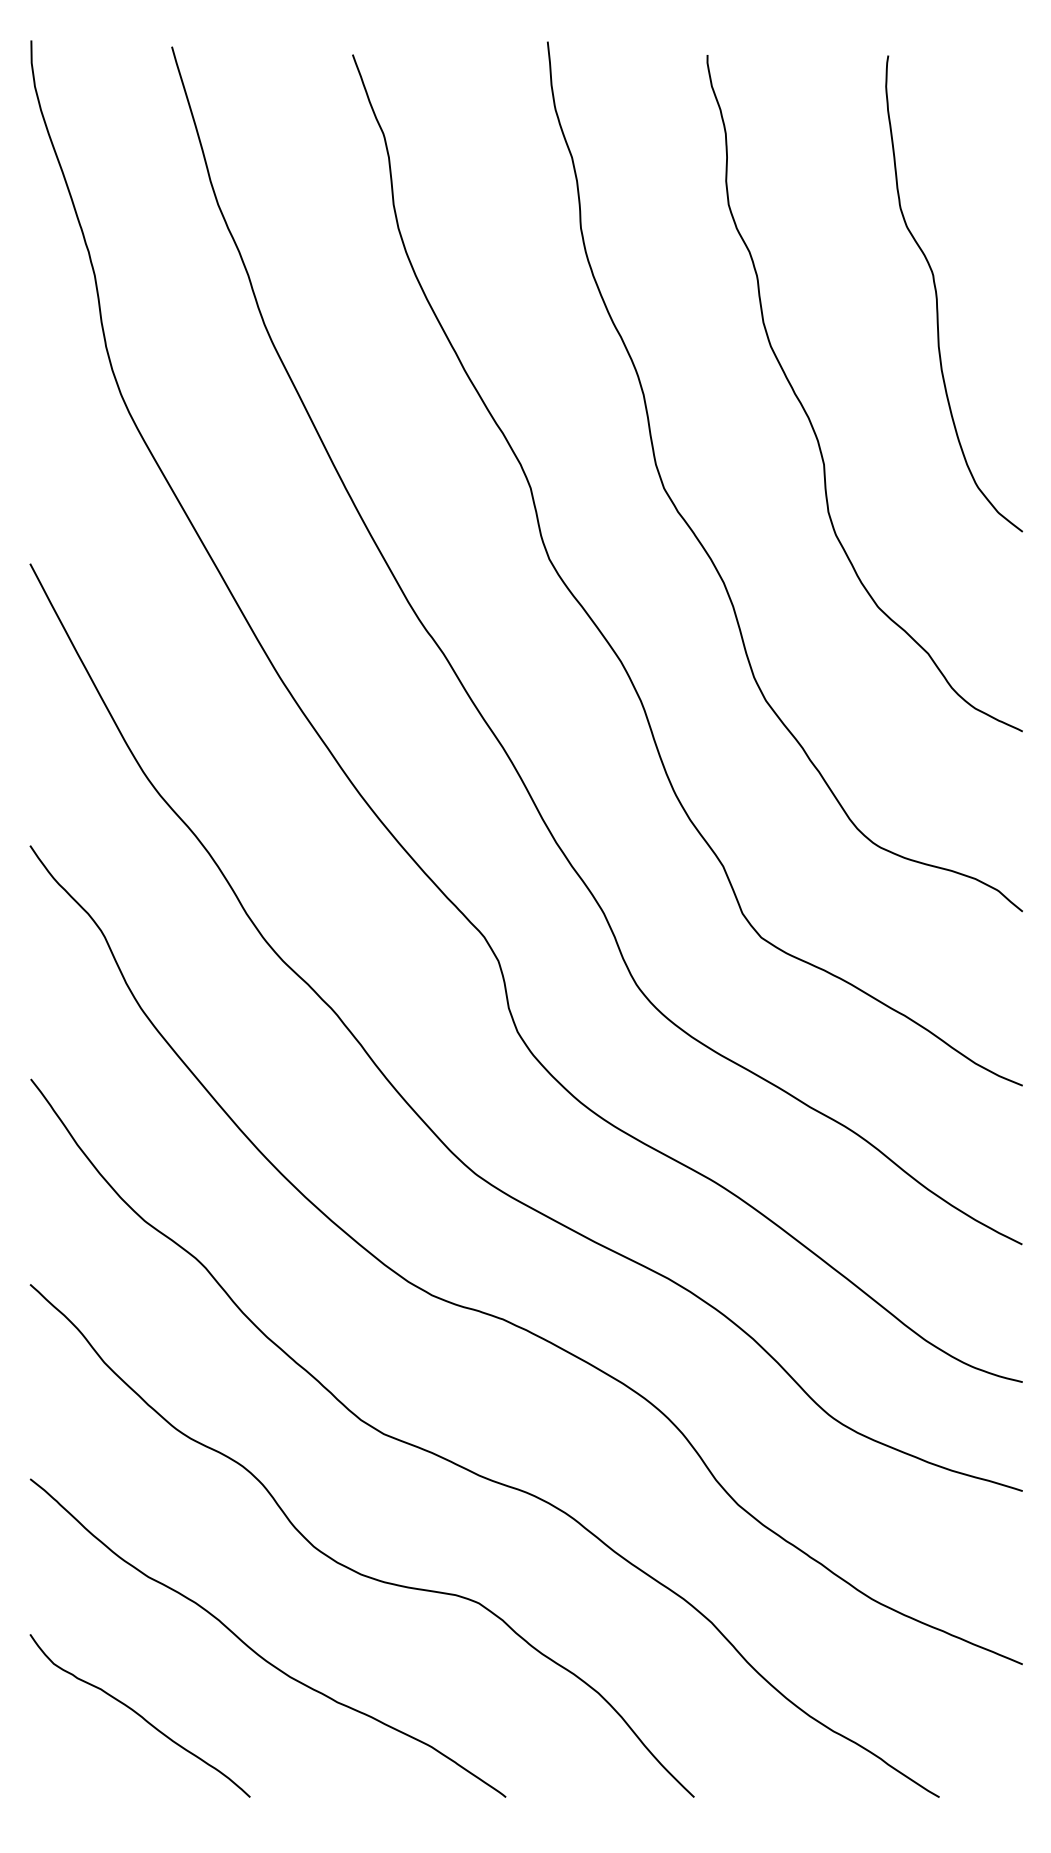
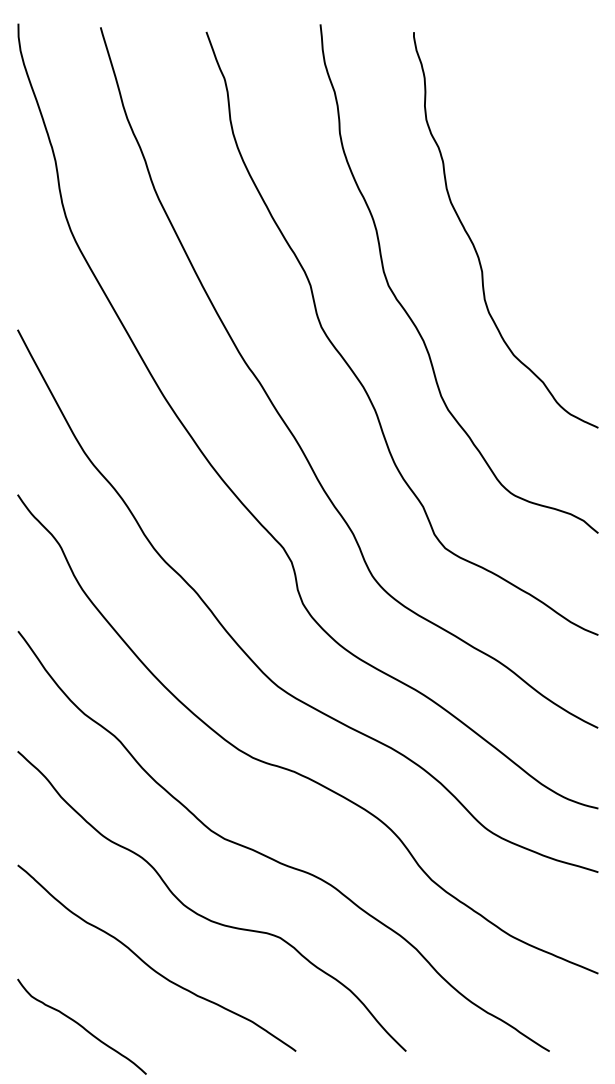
curve: (939, 300) -> (549, 175), removed
curve: (139, 1715) -> (81, 1026), moved

